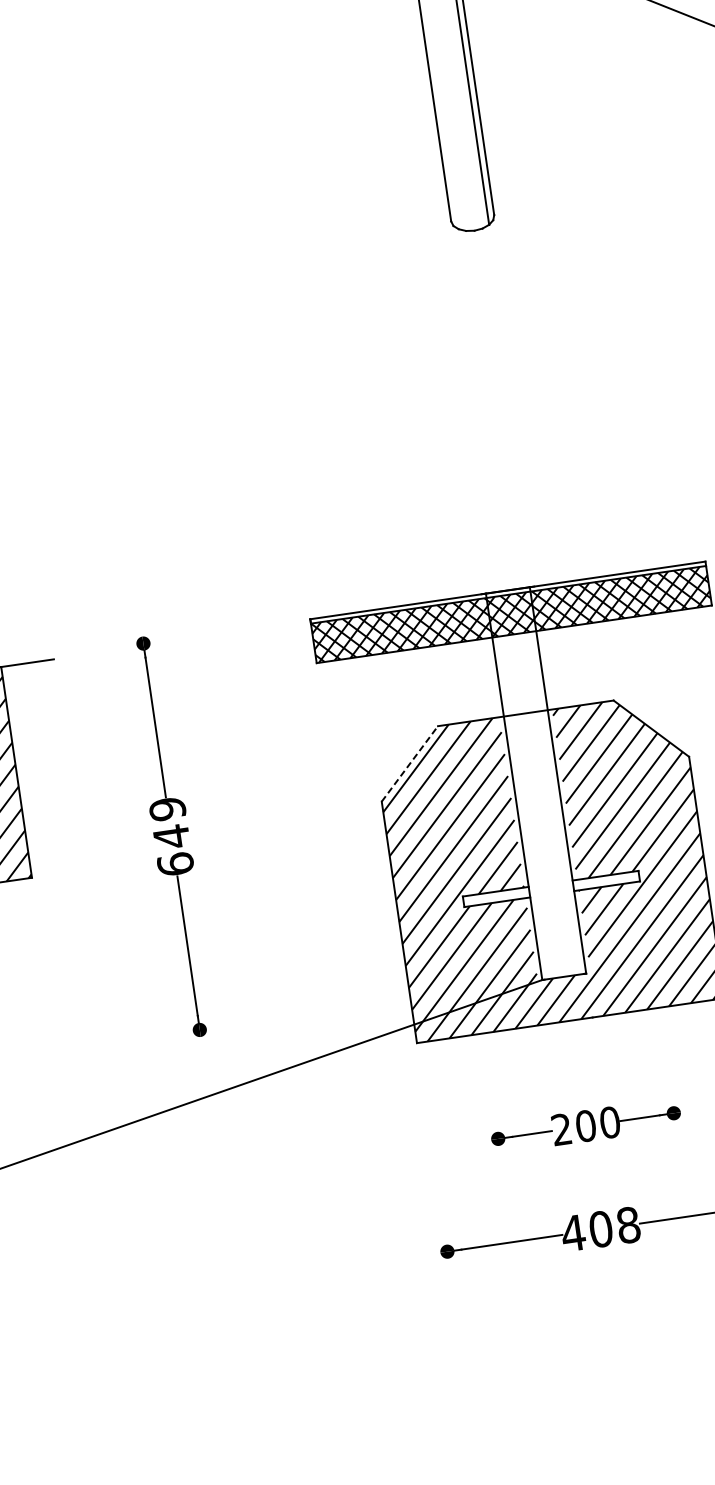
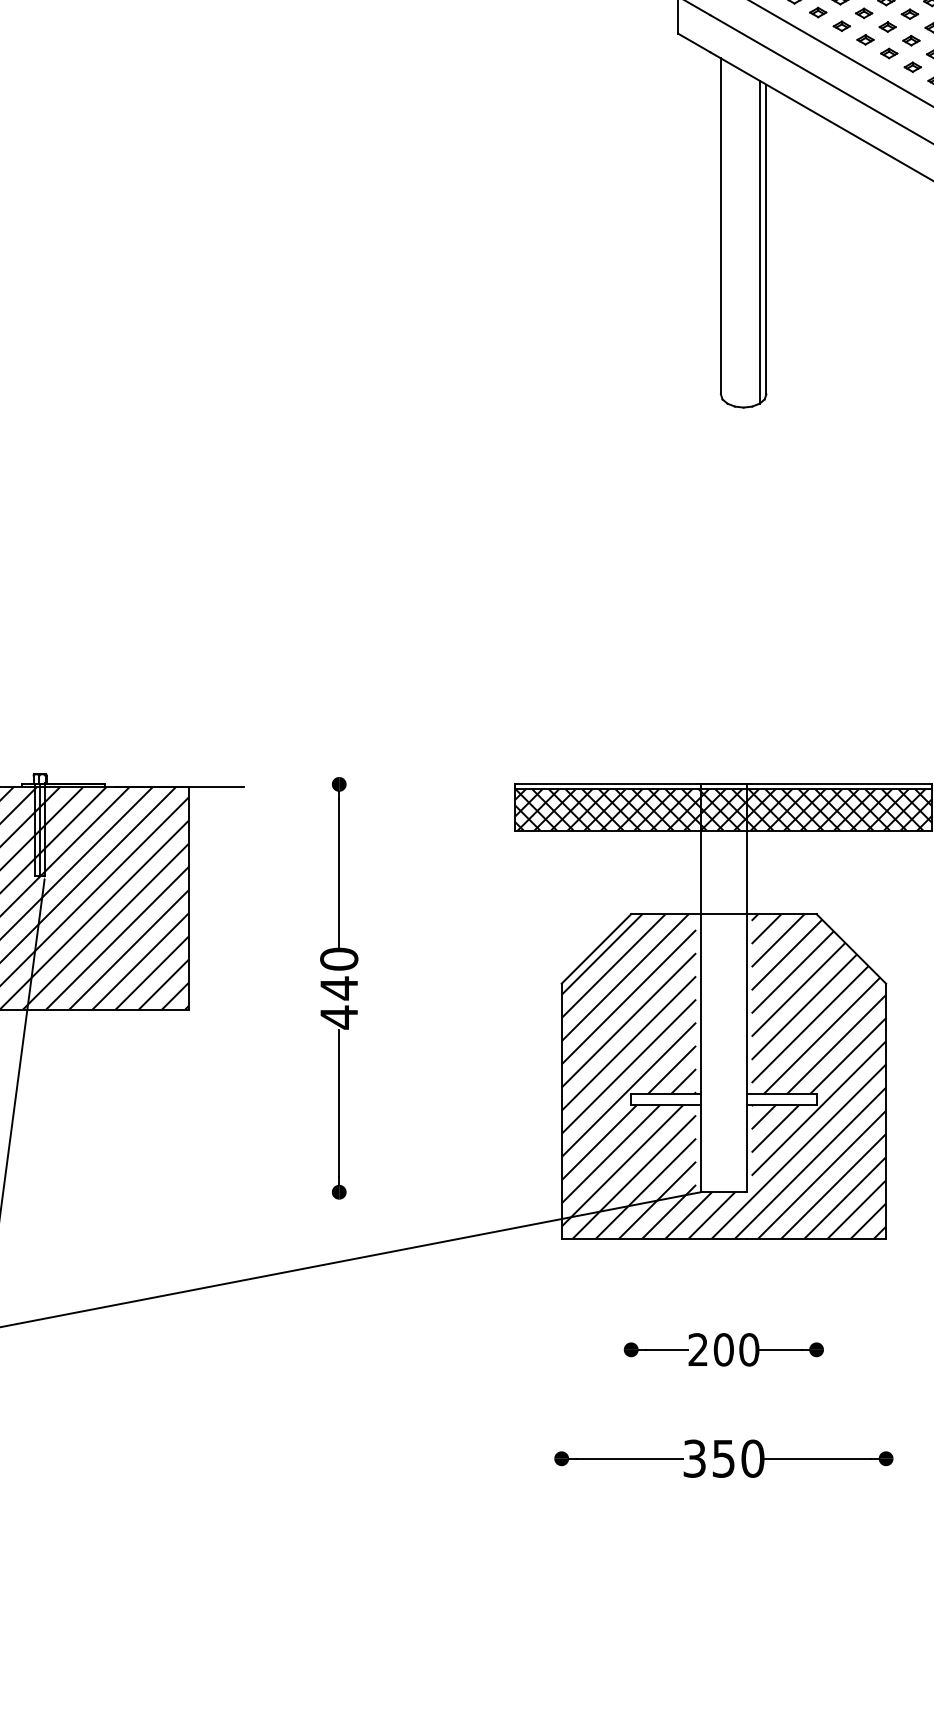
line: (409, 763) -> (596, 948), dashed -> solid
text: (171, 836) -> (339, 988), 649 -> 440
text: (600, 1229) -> (723, 1458), 408 -> 350

